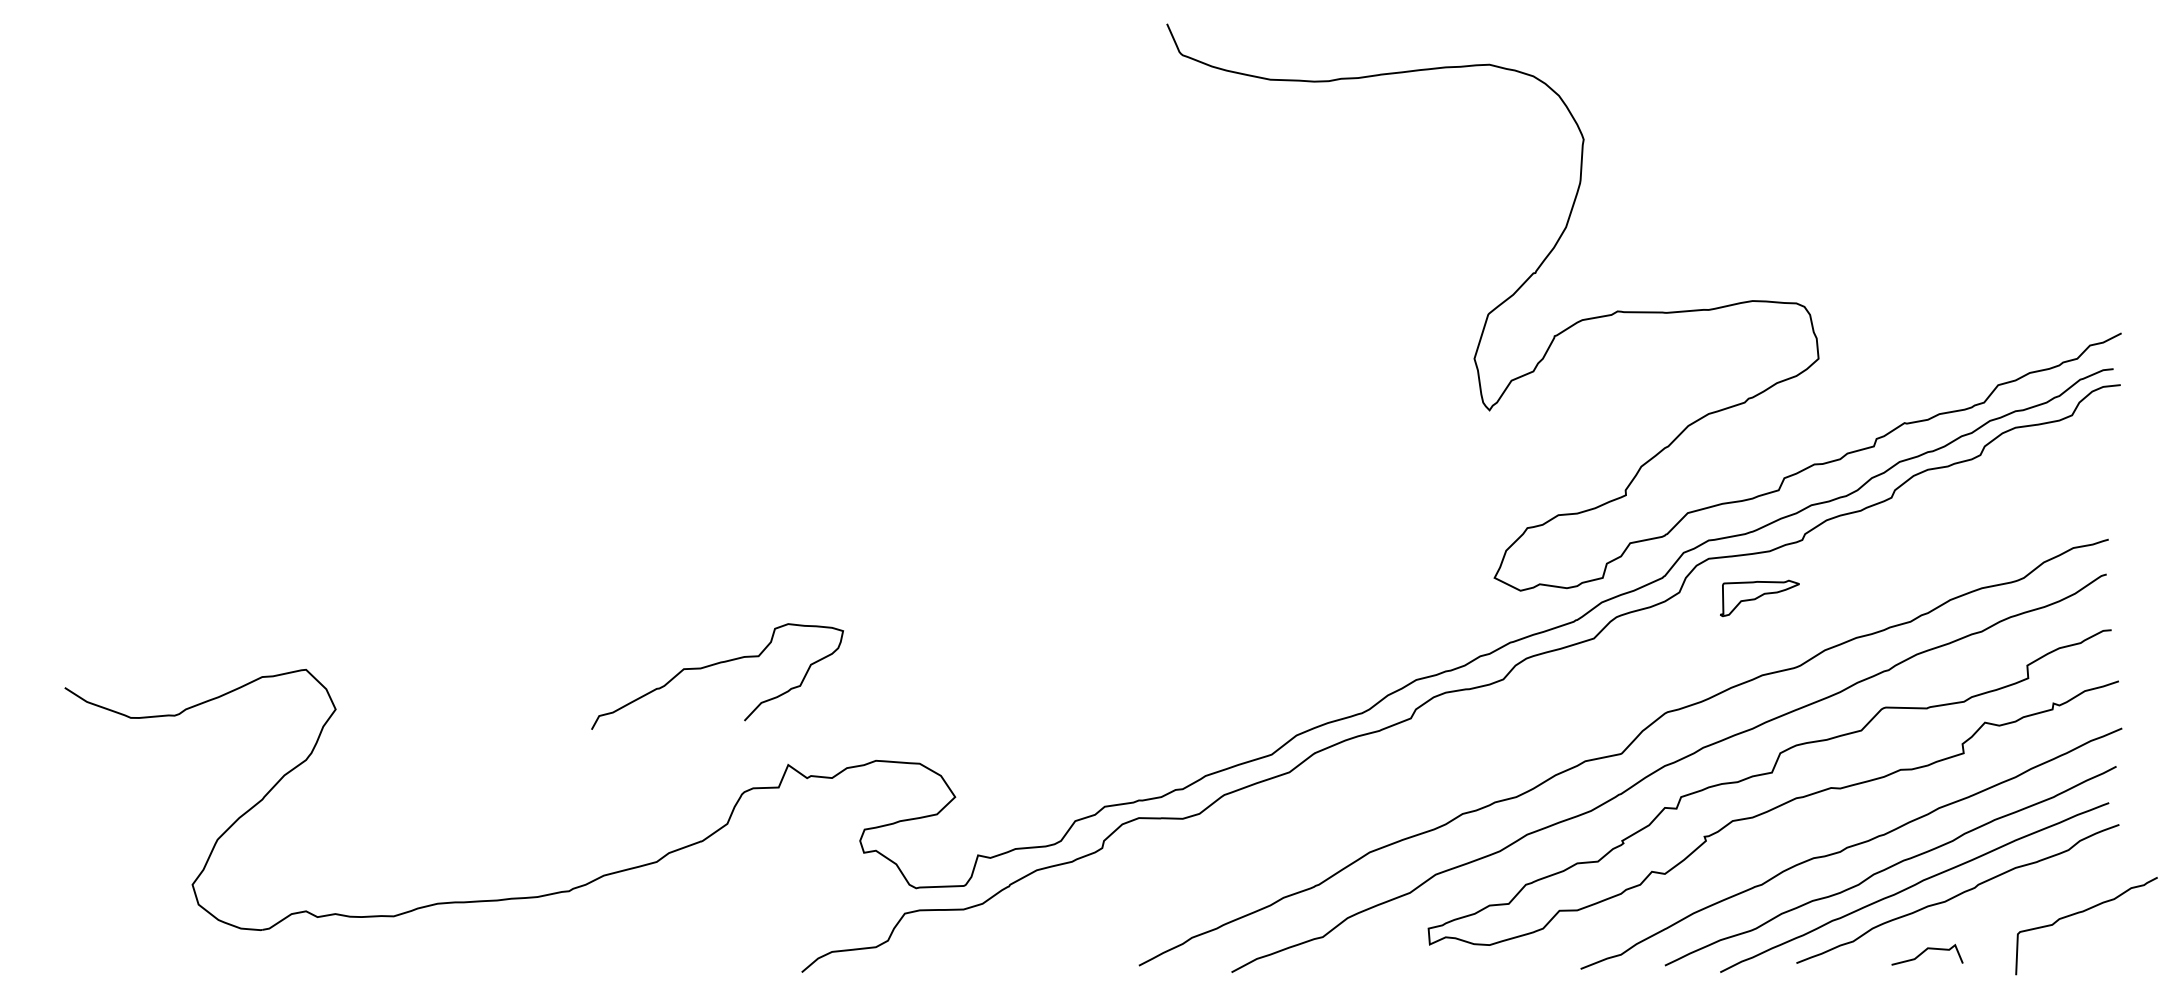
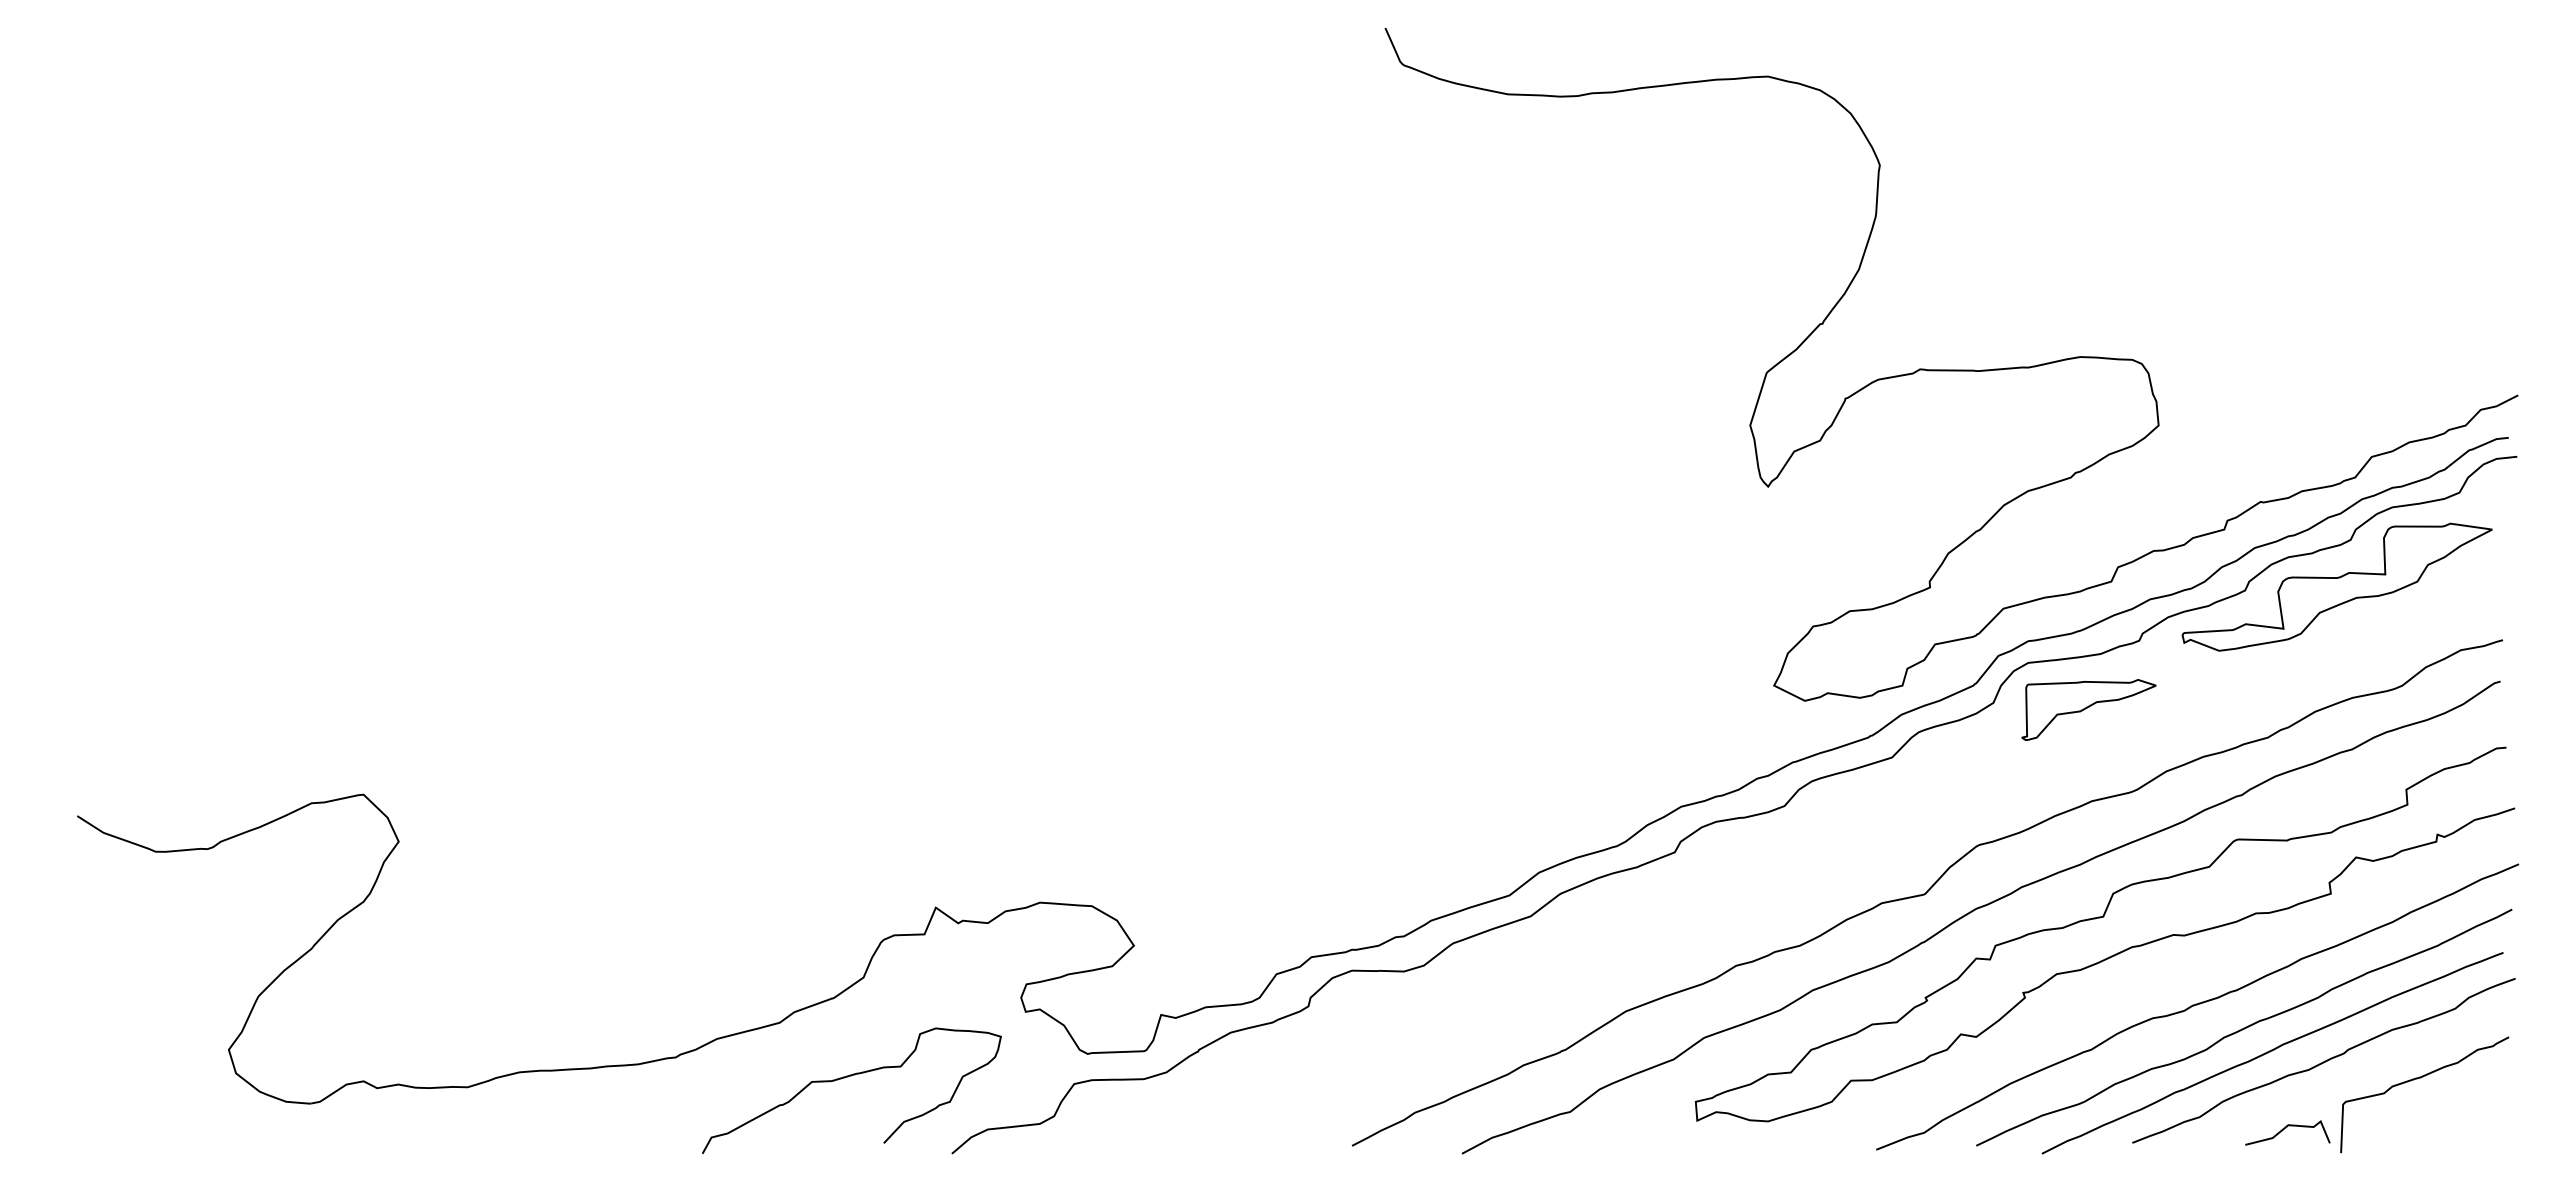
part: (1968, 494) -> (2336, 586), added
part: (1759, 598) -> (2088, 709), size x1.43
curve: (714, 665) -> (848, 1077), moved
curve: (2083, 912) -> (2420, 1078), moved

